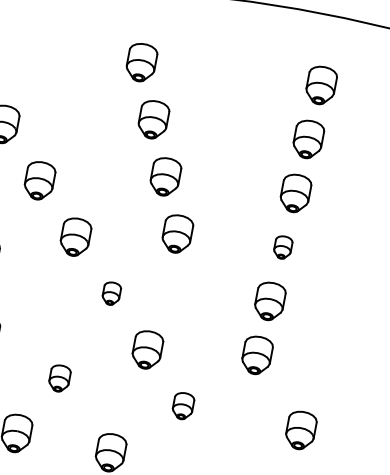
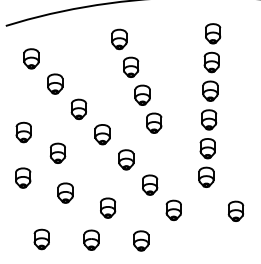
part: (283, 246) -> (209, 119), size x1.67
part: (111, 292) -> (126, 159), size x1.67
part: (60, 377) -> (108, 207), size x1.43
part: (183, 404) -> (173, 209), size x1.43

